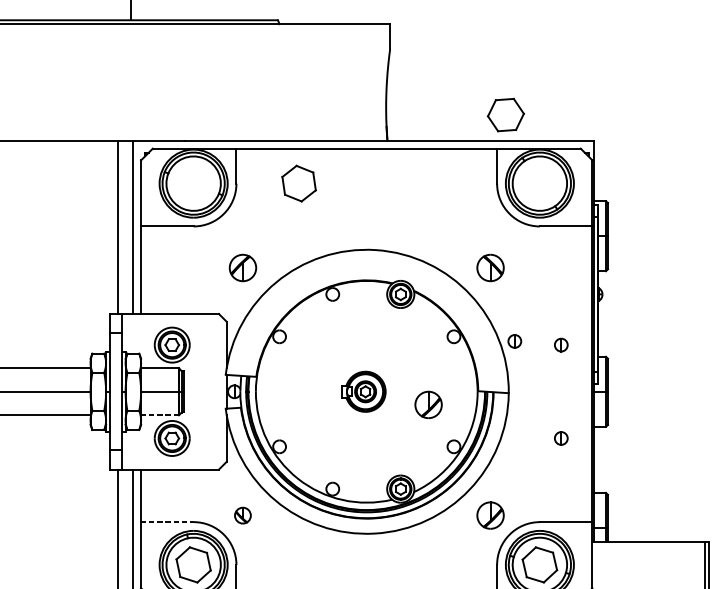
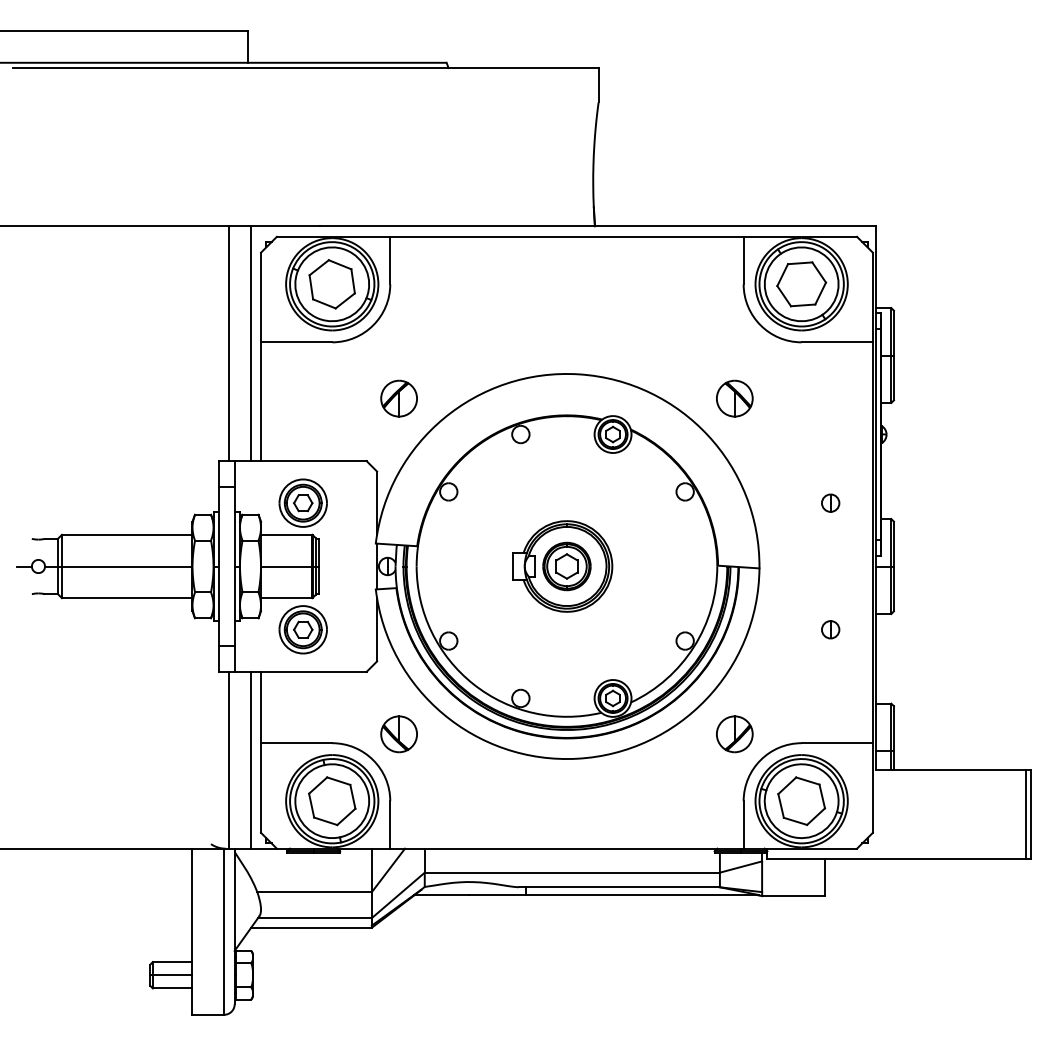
part: (505, 115) -> (801, 284), moved
part: (298, 183) -> (331, 284), moved
part: (514, 340) -> (767, 497), removed
part: (363, 391) -> (562, 566), size x1.67
part: (428, 405) -> (650, 584), removed
line: (159, 415) -> (286, 598), dashed -> solid
part: (242, 515) -> (398, 734), size x1.67
line: (167, 522) -> (296, 743), dashed -> solid

